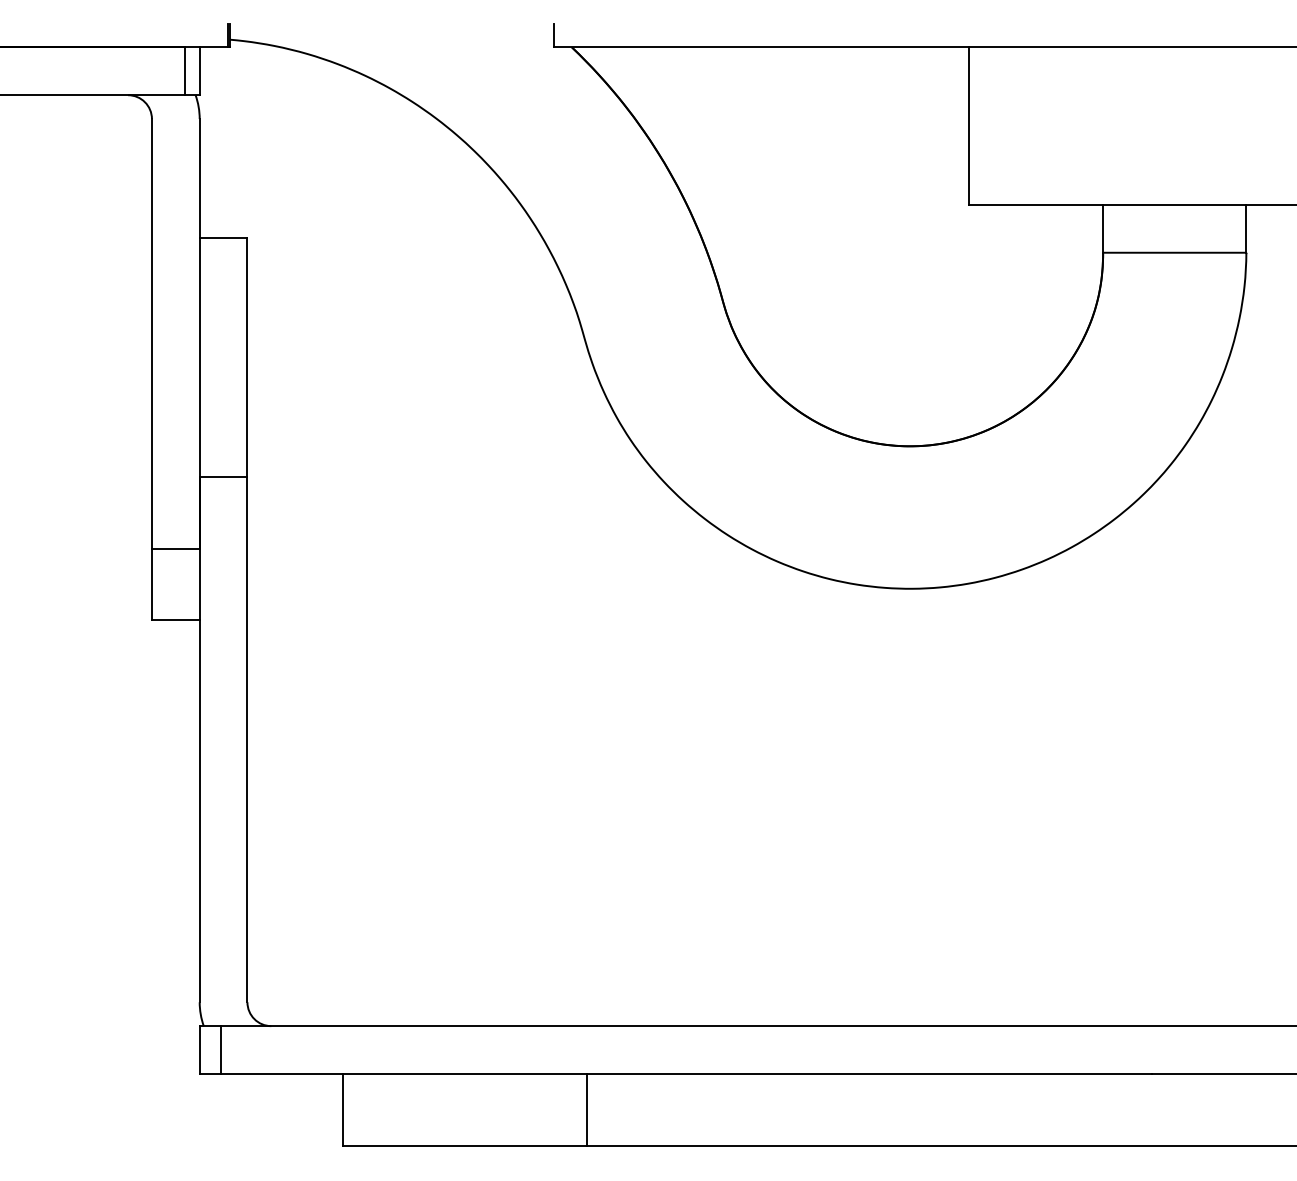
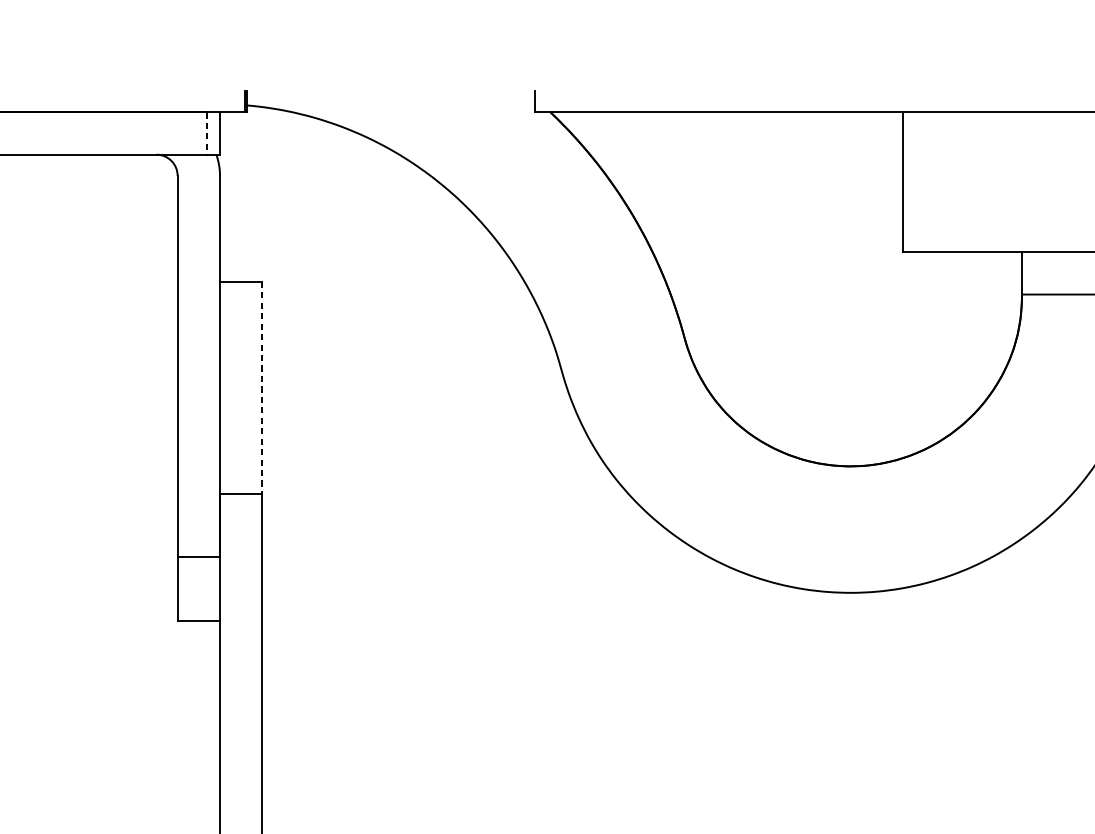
line: (185, 71) -> (207, 133), solid -> dashed
line: (247, 358) -> (262, 388), solid -> dashed

